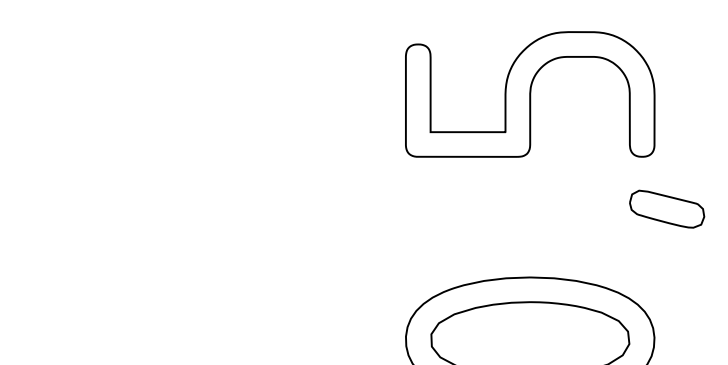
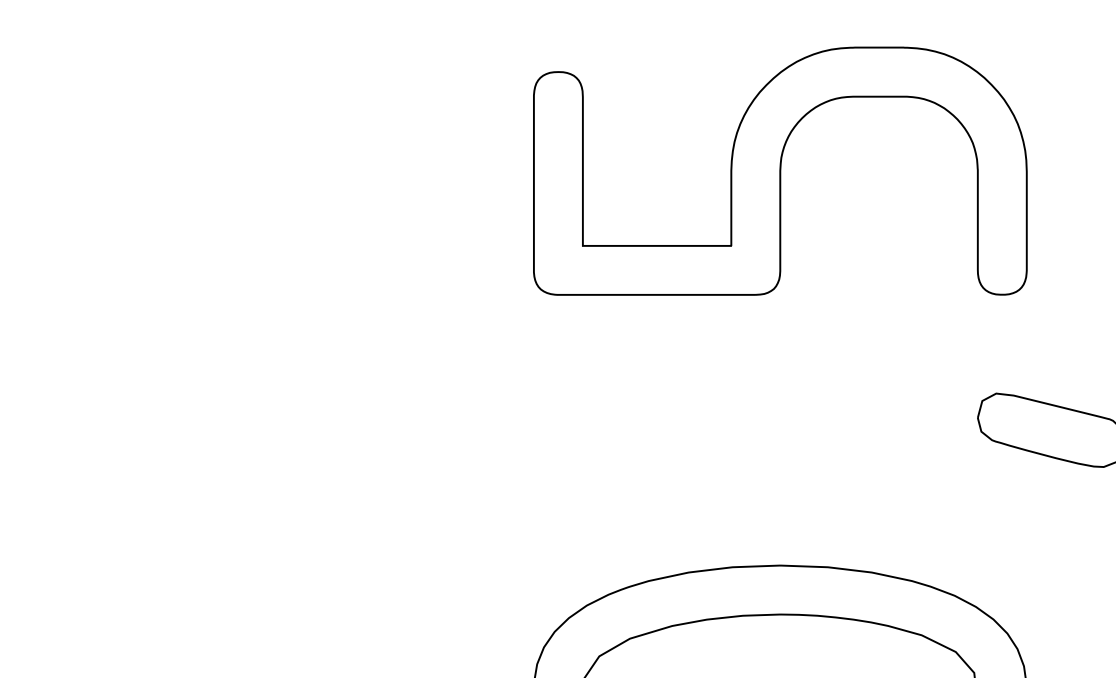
part: (530, 94) -> (780, 171), moved

